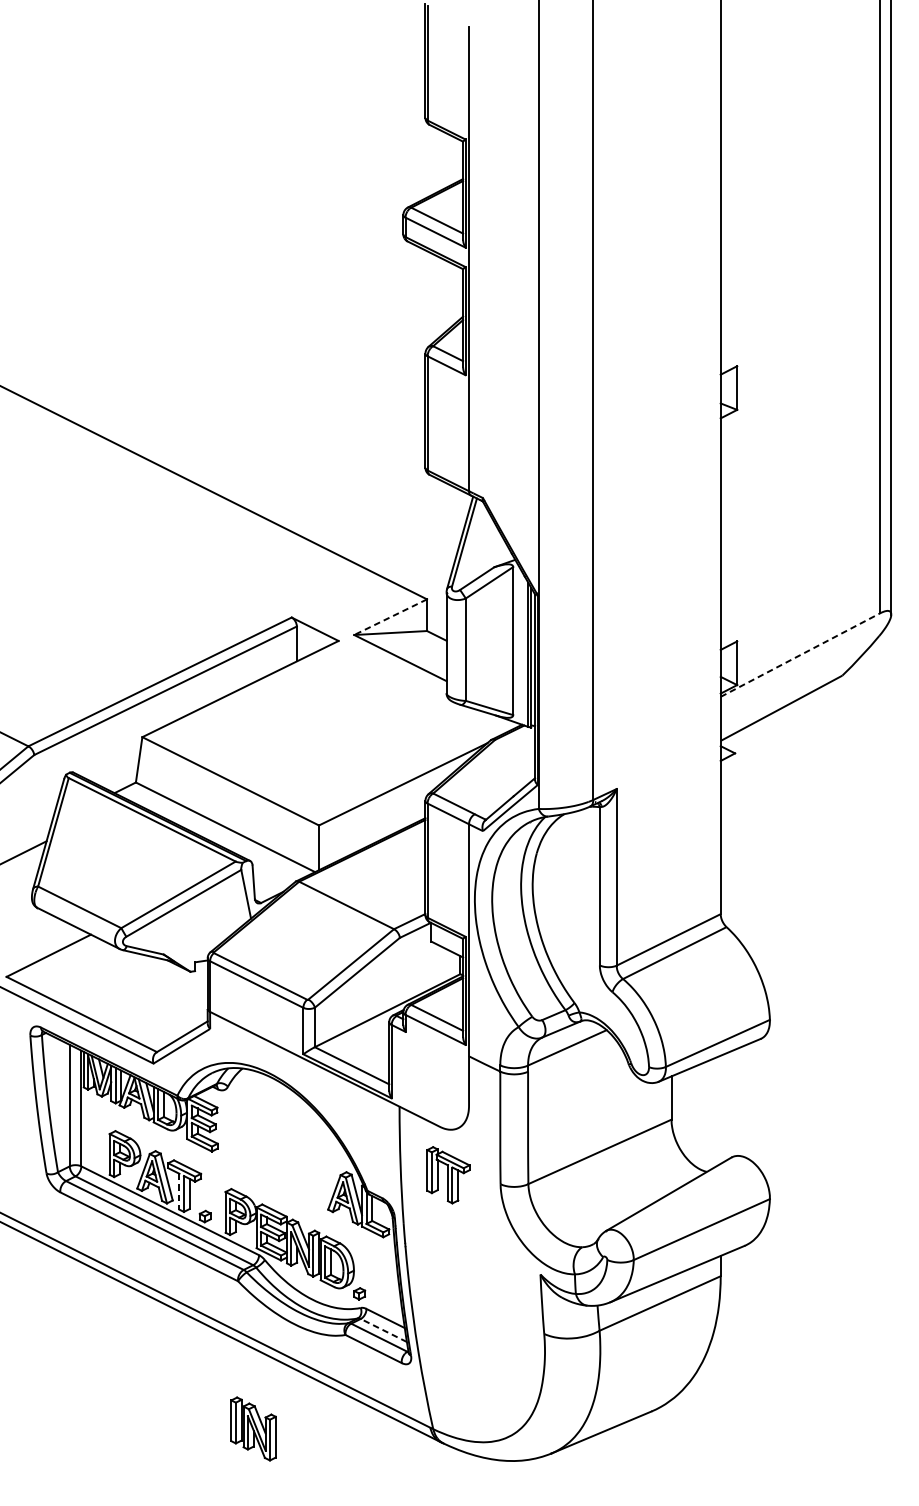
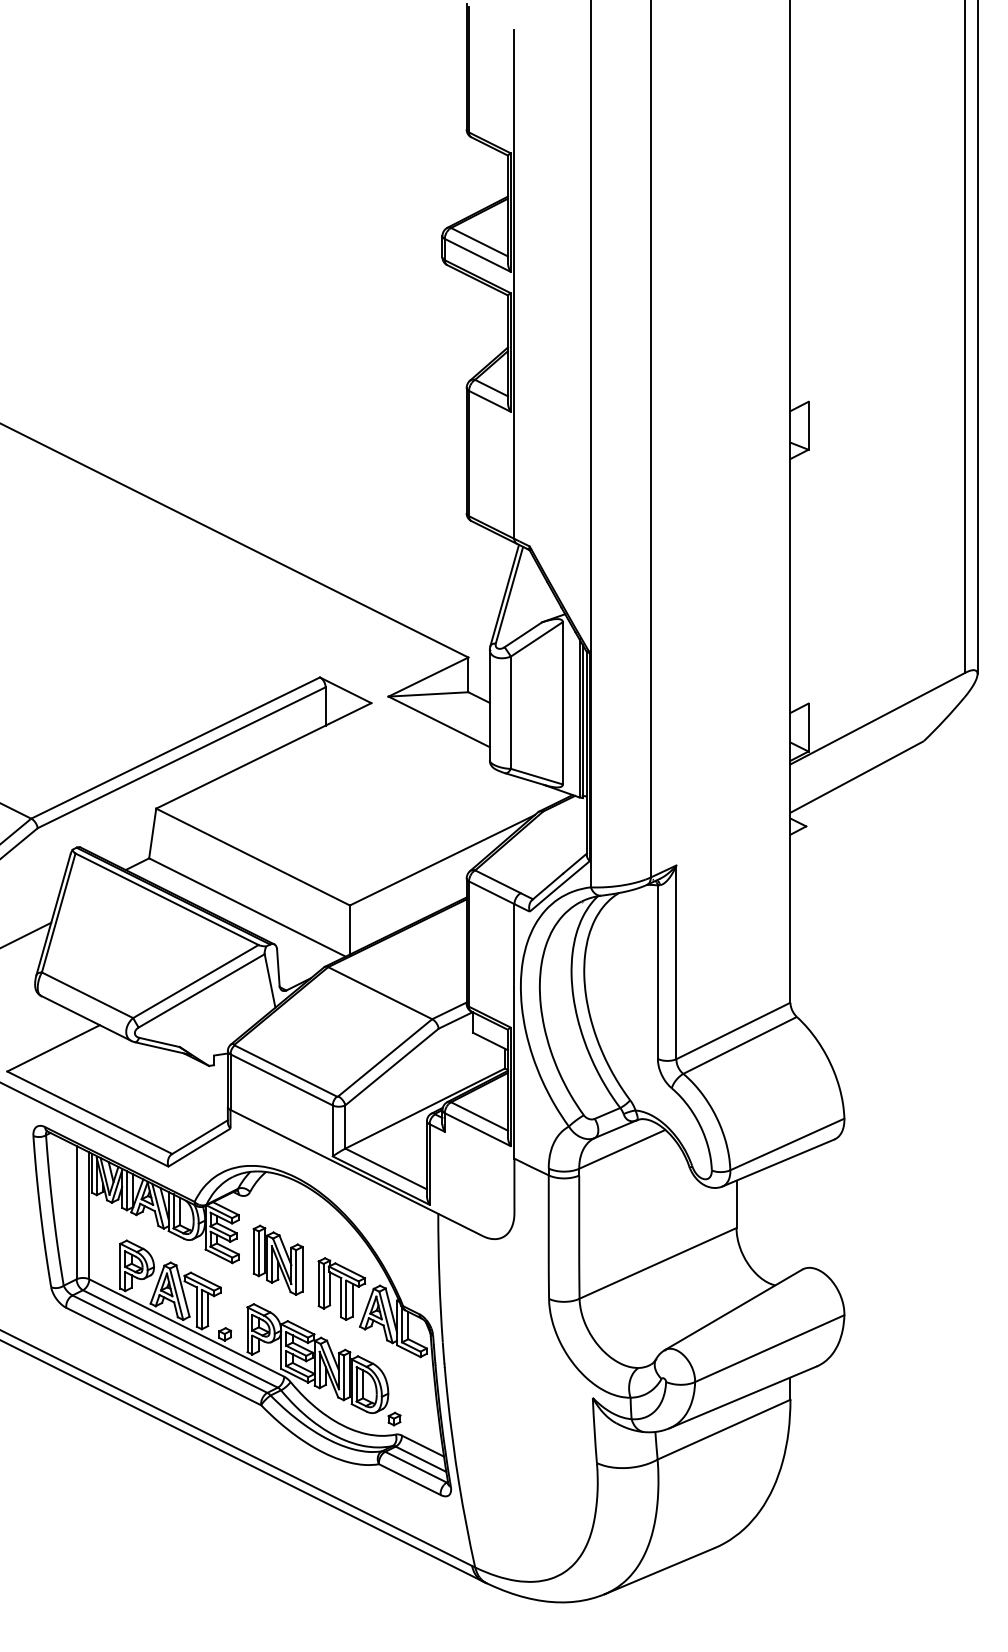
line: (390, 617) -> (428, 677), dashed -> solid
line: (801, 654) -> (878, 718), dashed -> solid
part: (448, 1174) -> (341, 1288), moved
line: (179, 1192) -> (196, 1307), dashed -> solid
line: (383, 1330) -> (420, 1459), dashed -> solid
part: (252, 1428) -> (277, 1259), moved

